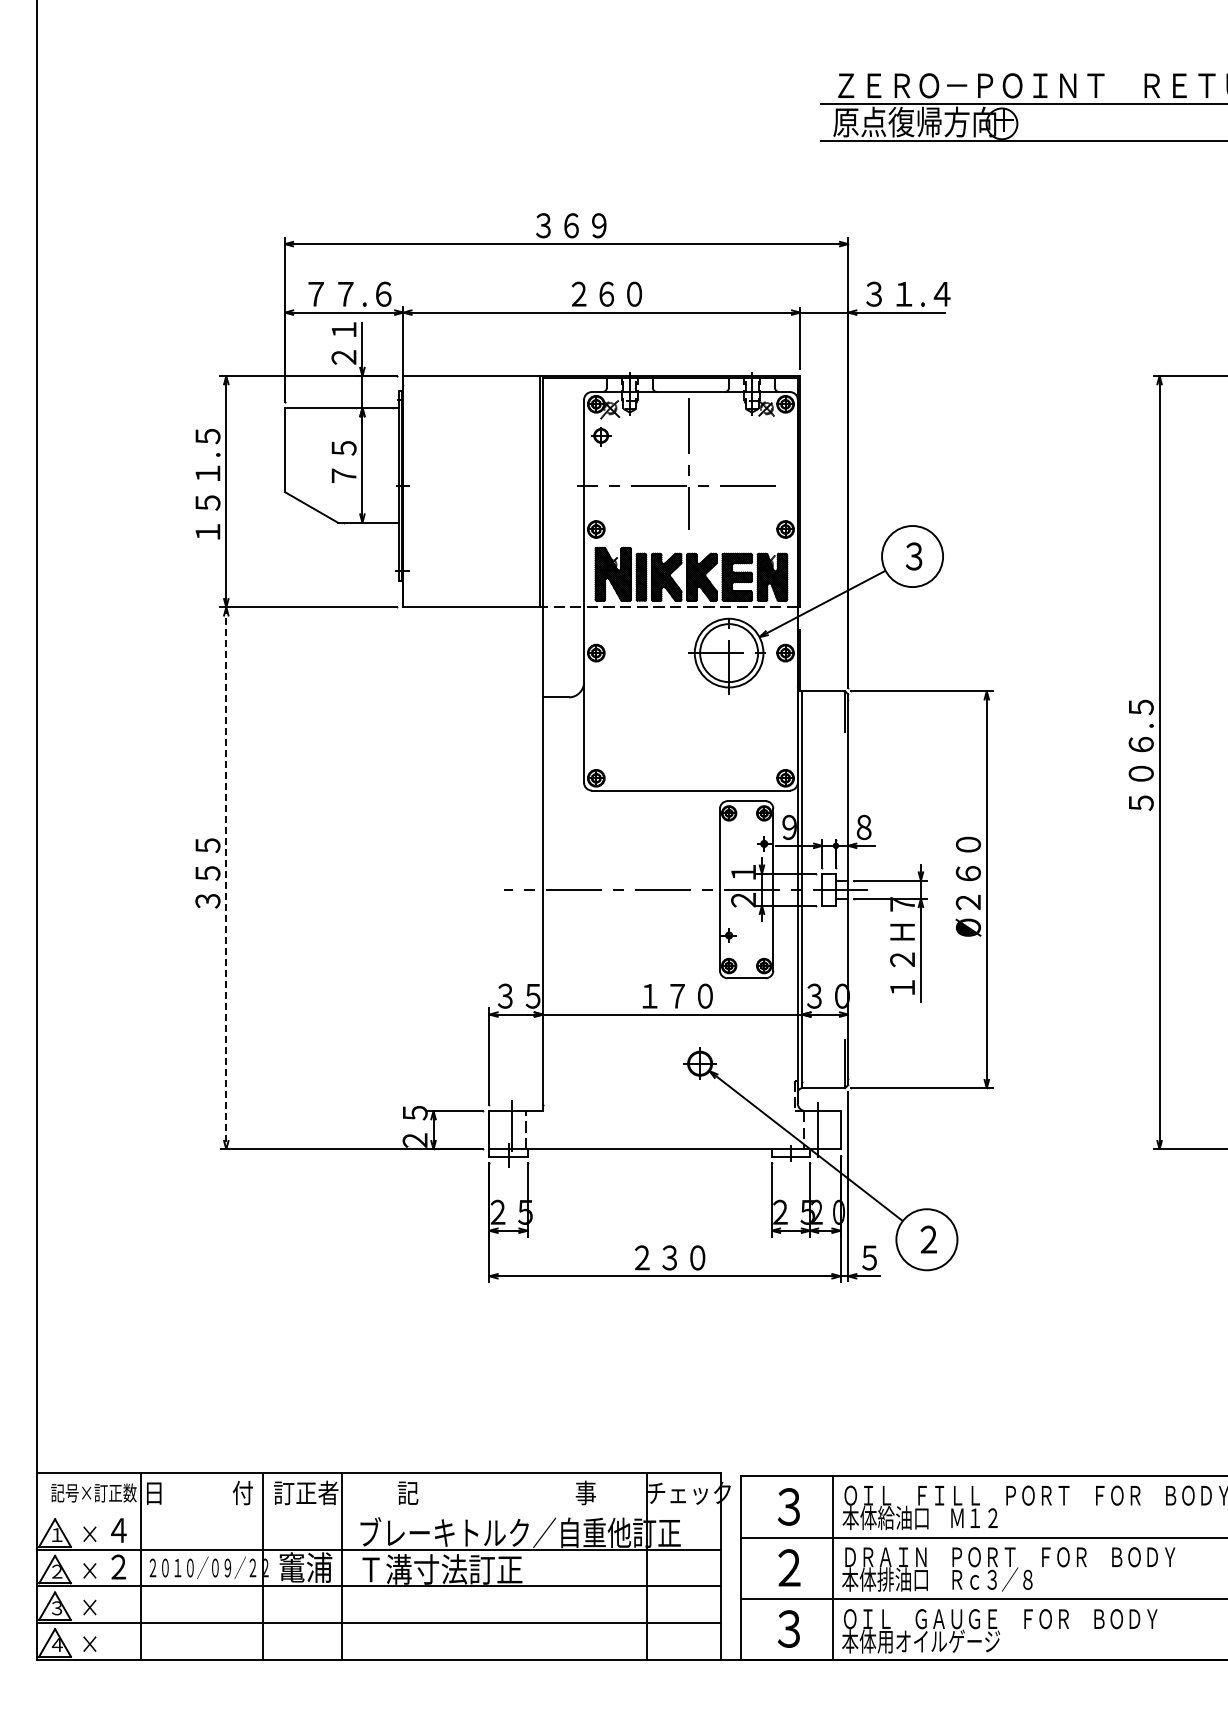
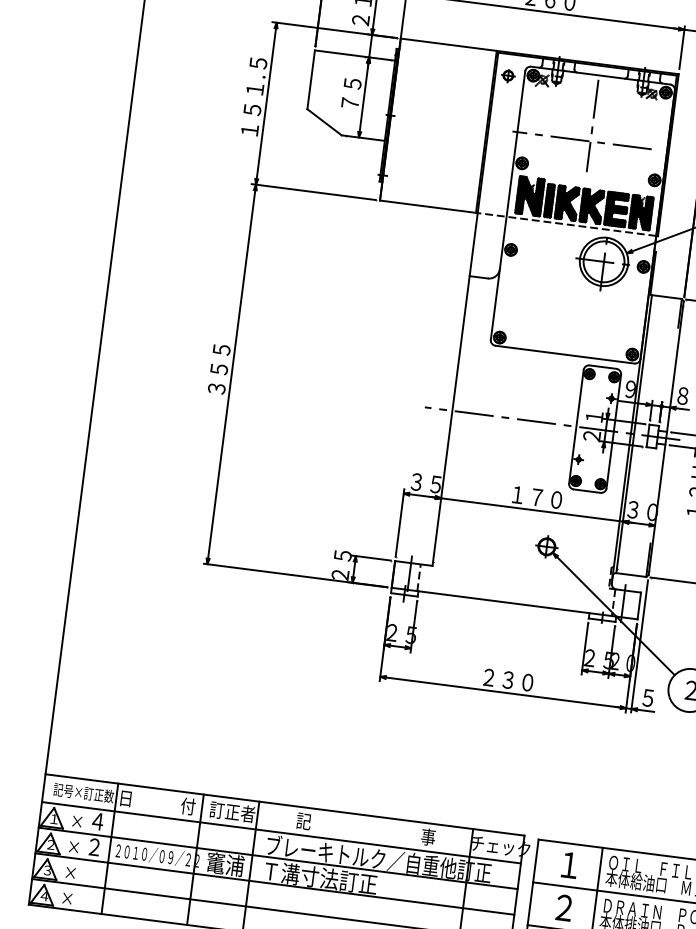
part: (601, 436) -> (508, 76), moved
line: (226, 878) -> (231, 374), dashed -> solid
text: (788, 1506) -> (569, 864), ３ -> １
line: (378, 1513) -> (281, 832), added

